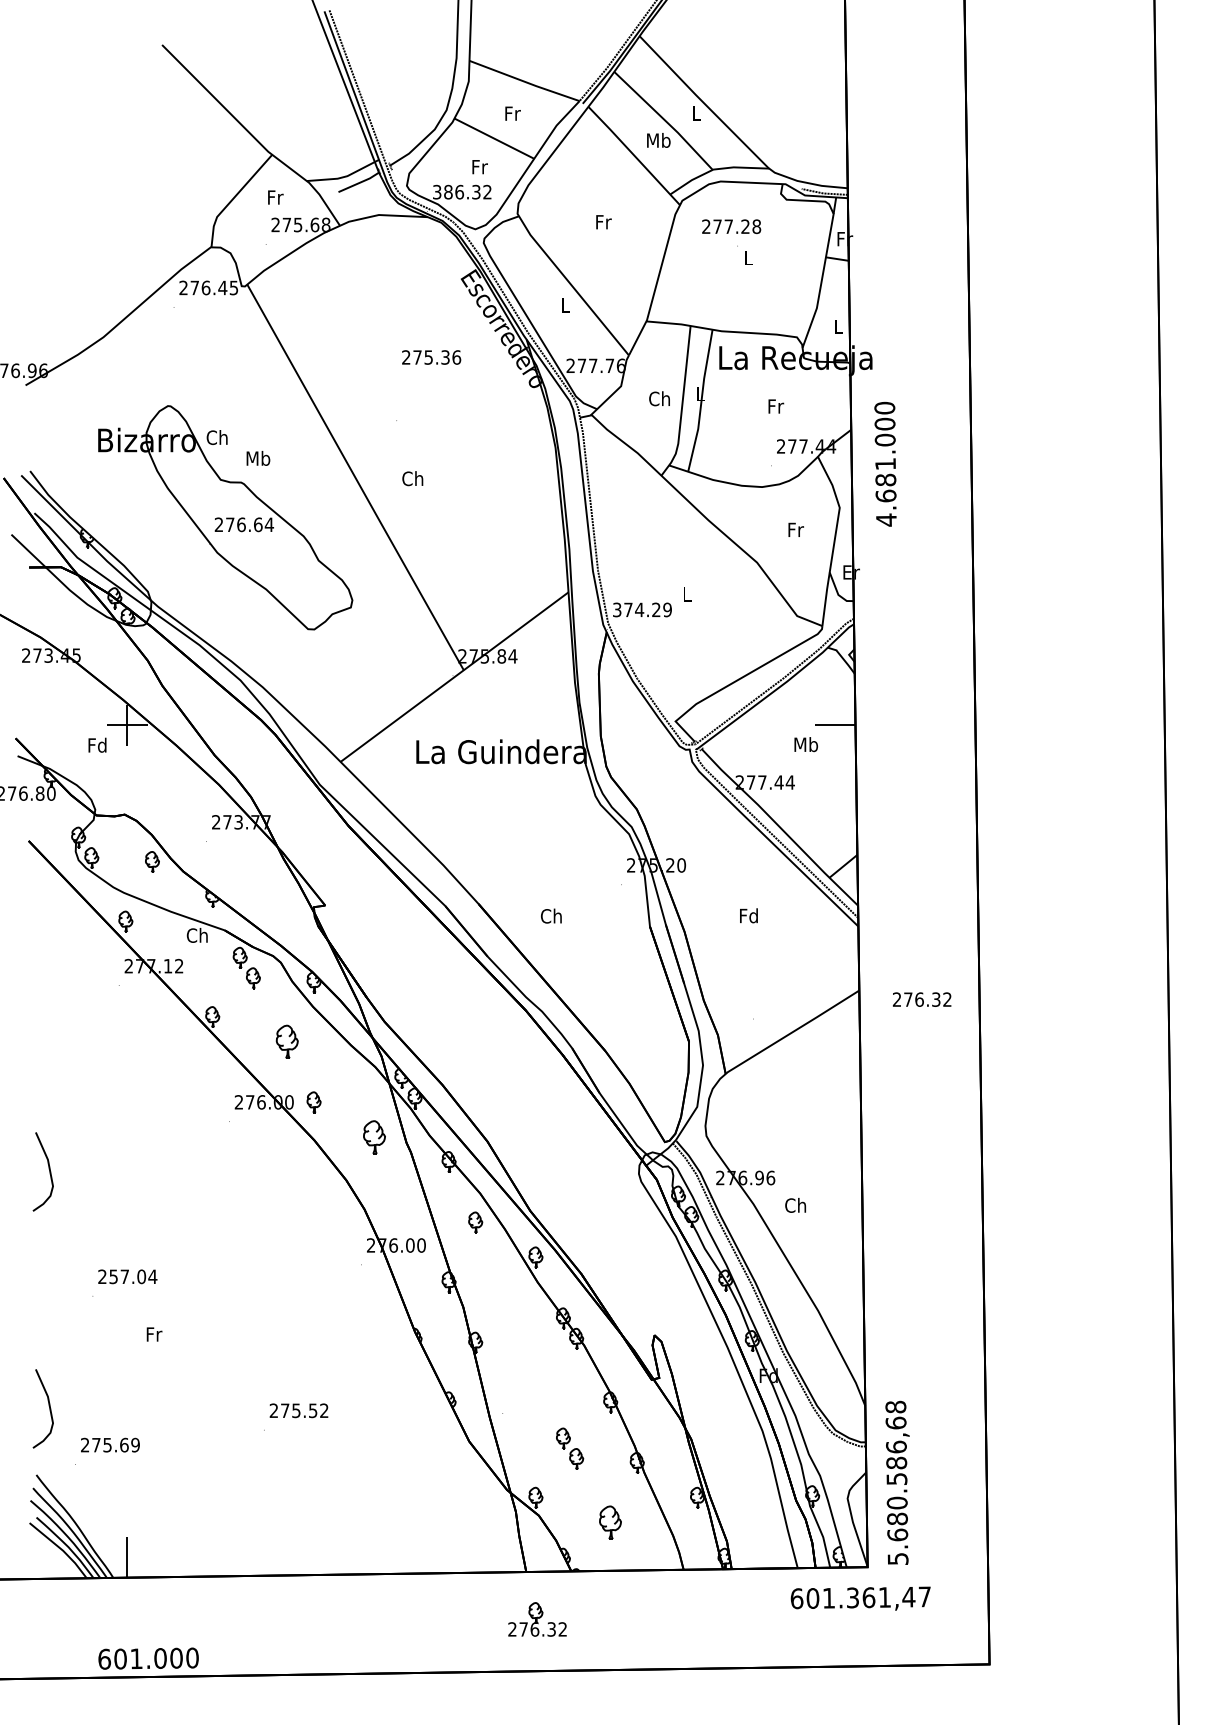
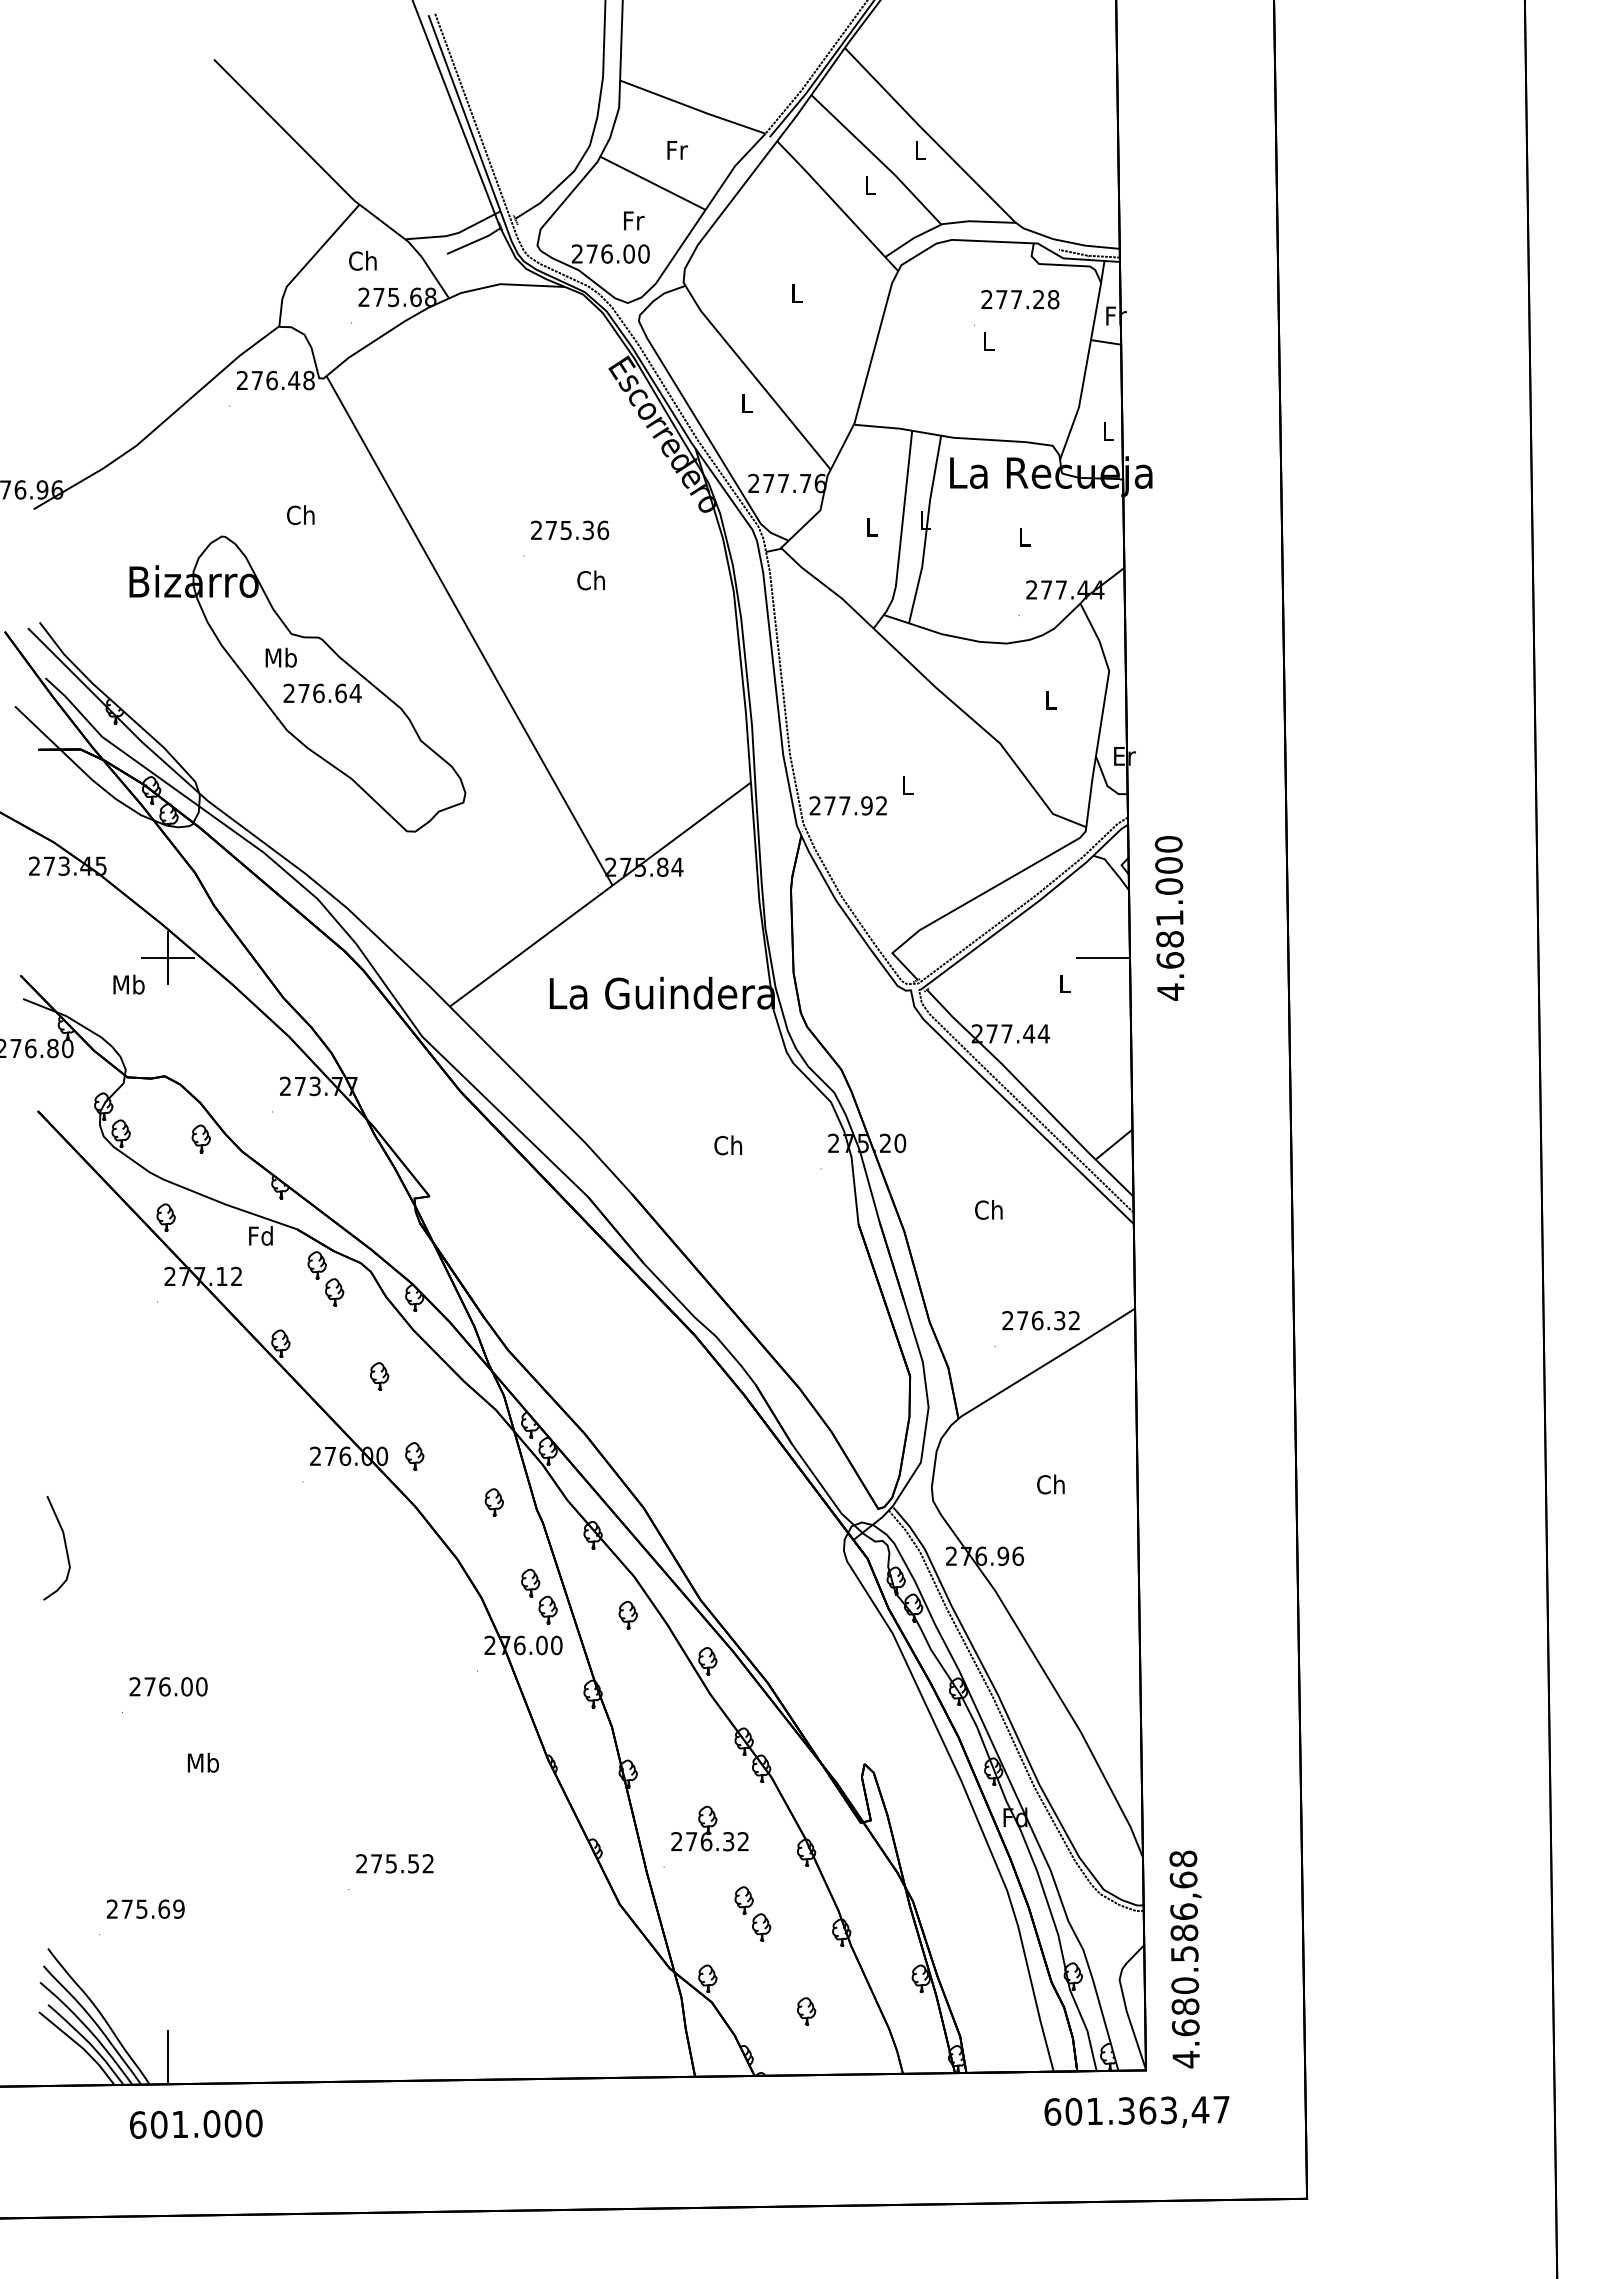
text: (658, 140) -> (869, 185), Mb -> L
text: (462, 191) -> (610, 253), 386.32 -> 276.00
text: (274, 197) -> (362, 260), Fr -> Ch
text: (603, 222) -> (797, 293), Fr -> L
text: (731, 226) -> (1020, 299), moved
text: (233, 287) -> (308, 380), 276.45 -> 276.48
text: (431, 357) -> (570, 530), moved
text: (659, 398) -> (870, 526), Ch -> L
text: (776, 406) -> (1025, 536), Fr -> L
text: (216, 437) -> (300, 515), moved
text: (257, 458) -> (280, 657), moved
text: (885, 464) -> (1169, 918), moved
text: (412, 478) -> (590, 580), moved
text: (796, 529) -> (1051, 699), Fr -> L
text: (642, 609) -> (848, 805), 374.29 -> 277.92
text: (805, 744) -> (1064, 983), Mb -> L
text: (97, 745) -> (128, 984), Fd -> Mb
text: (748, 915) -> (988, 1209), Fd -> Ch
text: (550, 916) -> (727, 1145), moved
text: (197, 935) -> (260, 1235), Ch -> Fd
text: (921, 999) -> (1040, 1320), moved
part: (287, 1041) -> (379, 1376), size x0.62
part: (373, 1137) -> (493, 1502), size x0.62
text: (795, 1205) -> (1050, 1484), moved
part: (408, 1208) -> (539, 1596), added
text: (132, 1276) -> (175, 1686), 257.04 -> 276.00
text: (154, 1334) -> (203, 1762), Fr -> Mb
curve: (48, 1406) -> (64, 1858), removed
part: (610, 1522) -> (806, 2011), size x0.62
text: (898, 1558) -> (1186, 2059), 5.680.586,68 -> 4.680.586,68
text: (884, 1597) -> (1168, 2110), 601.361,47 -> 601.363,47
part: (537, 1619) -> (709, 1828), moved
text: (148, 1658) -> (196, 2123), moved

